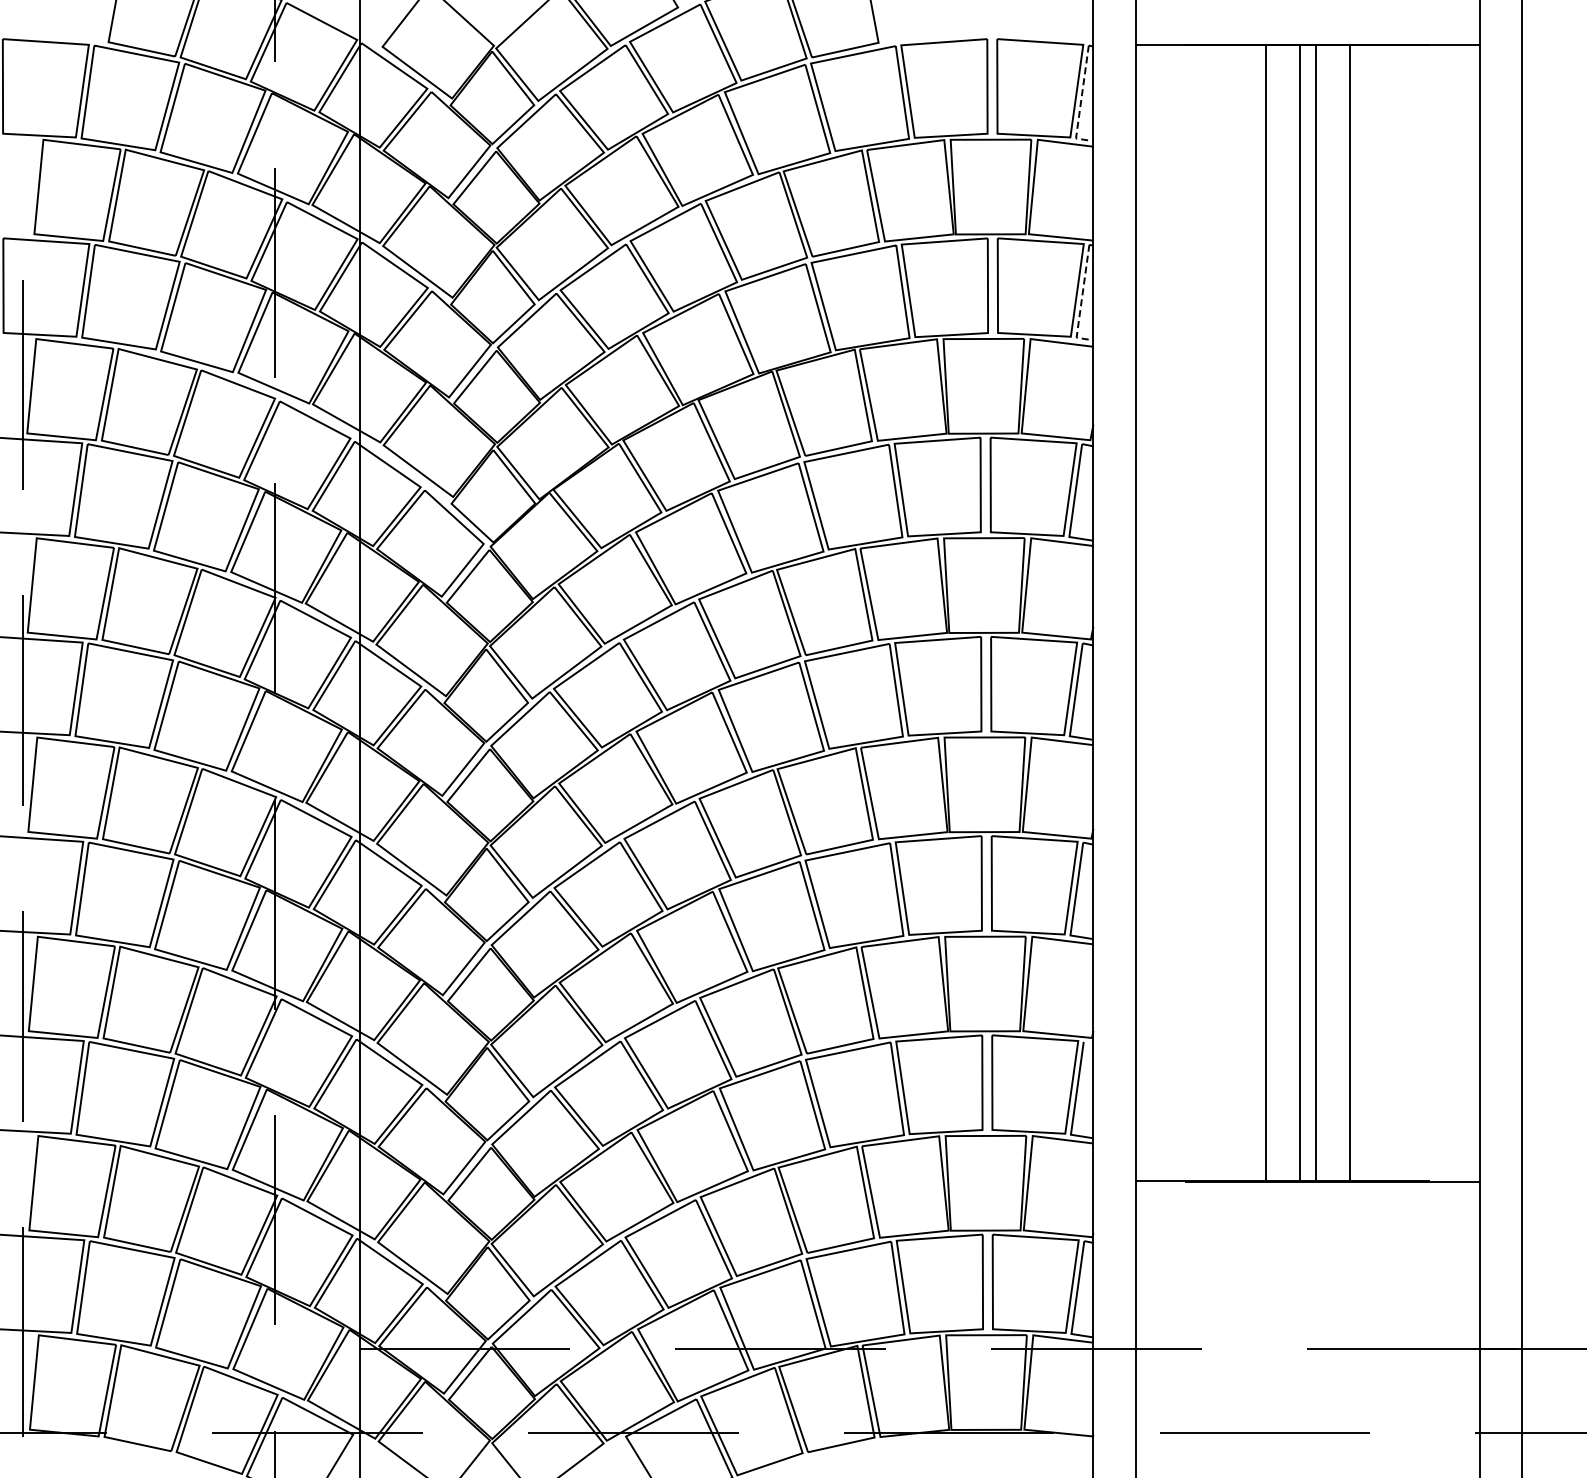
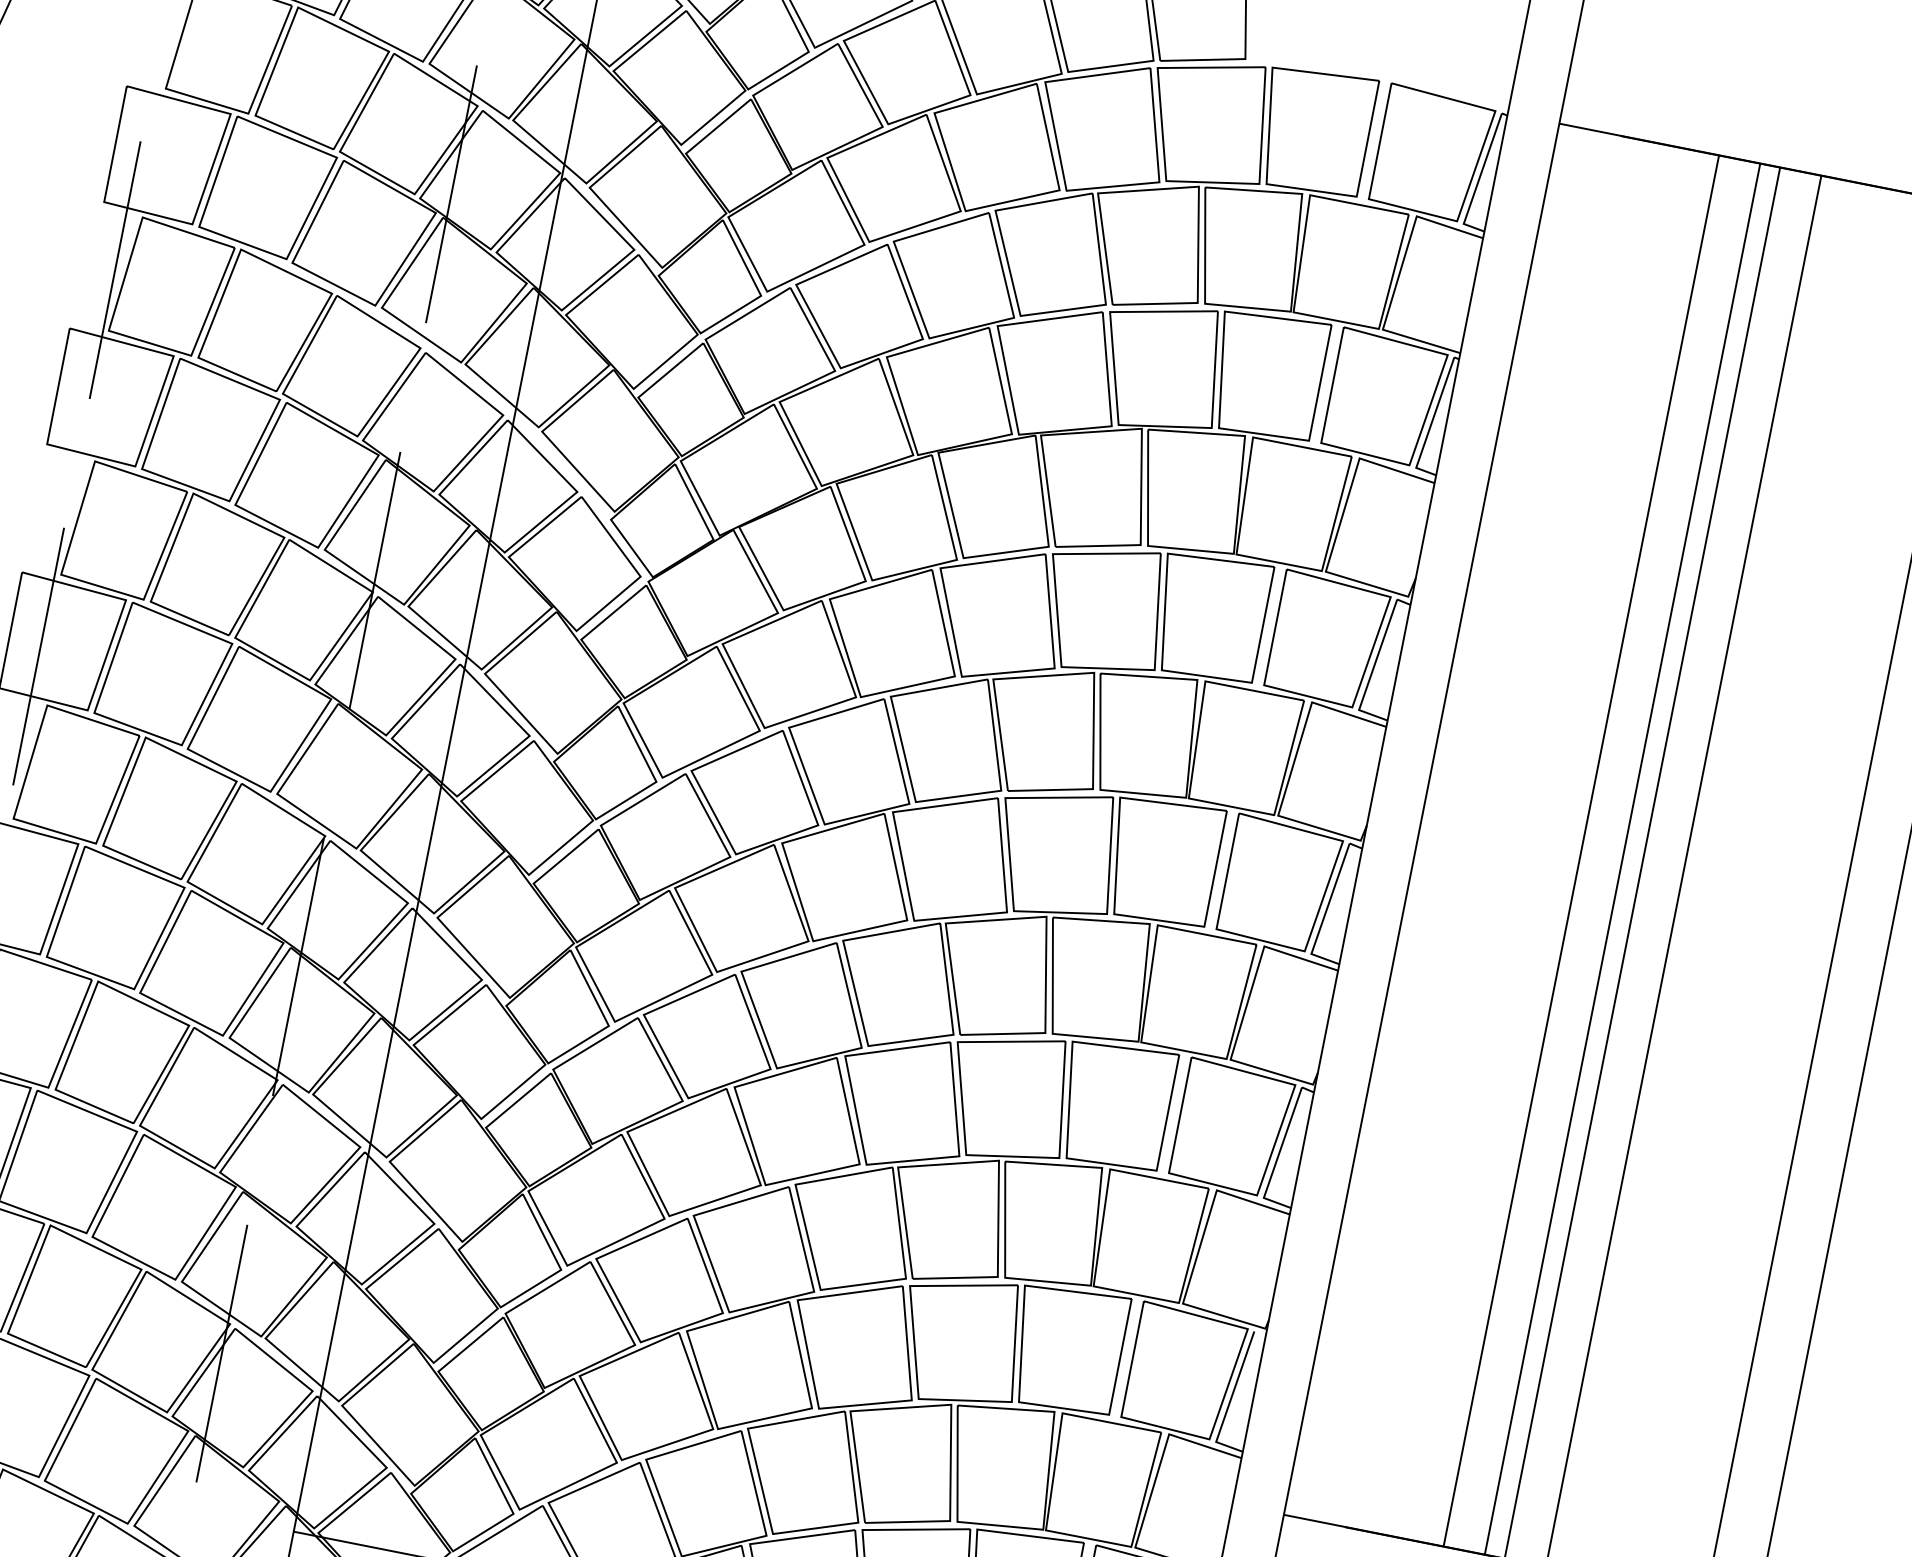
line: (1081, 101) -> (1479, 180), dashed -> solid
line: (1081, 301) -> (1431, 424), dashed -> solid

